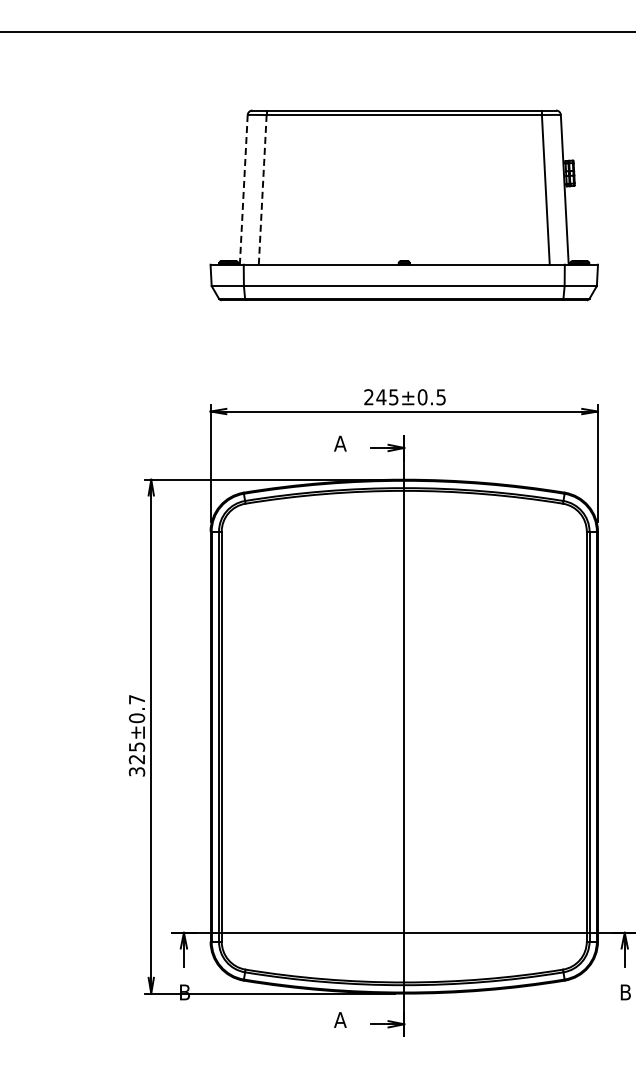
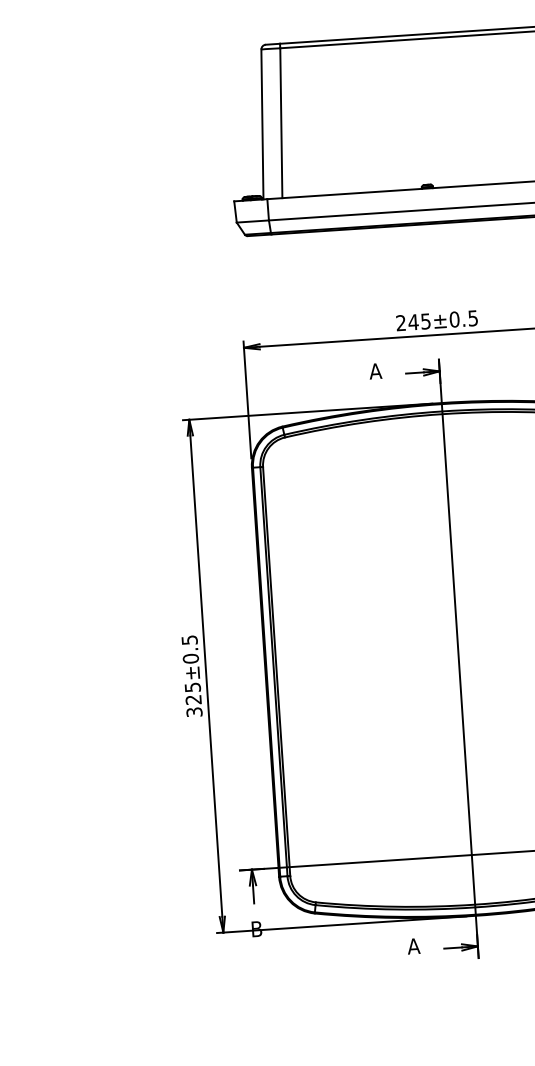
line: (243, 189) -> (262, 124), dashed -> solid
line: (262, 189) -> (281, 122), dashed -> solid
text: (137, 699) -> (190, 640), 325±0.7 -> 325±0.5

